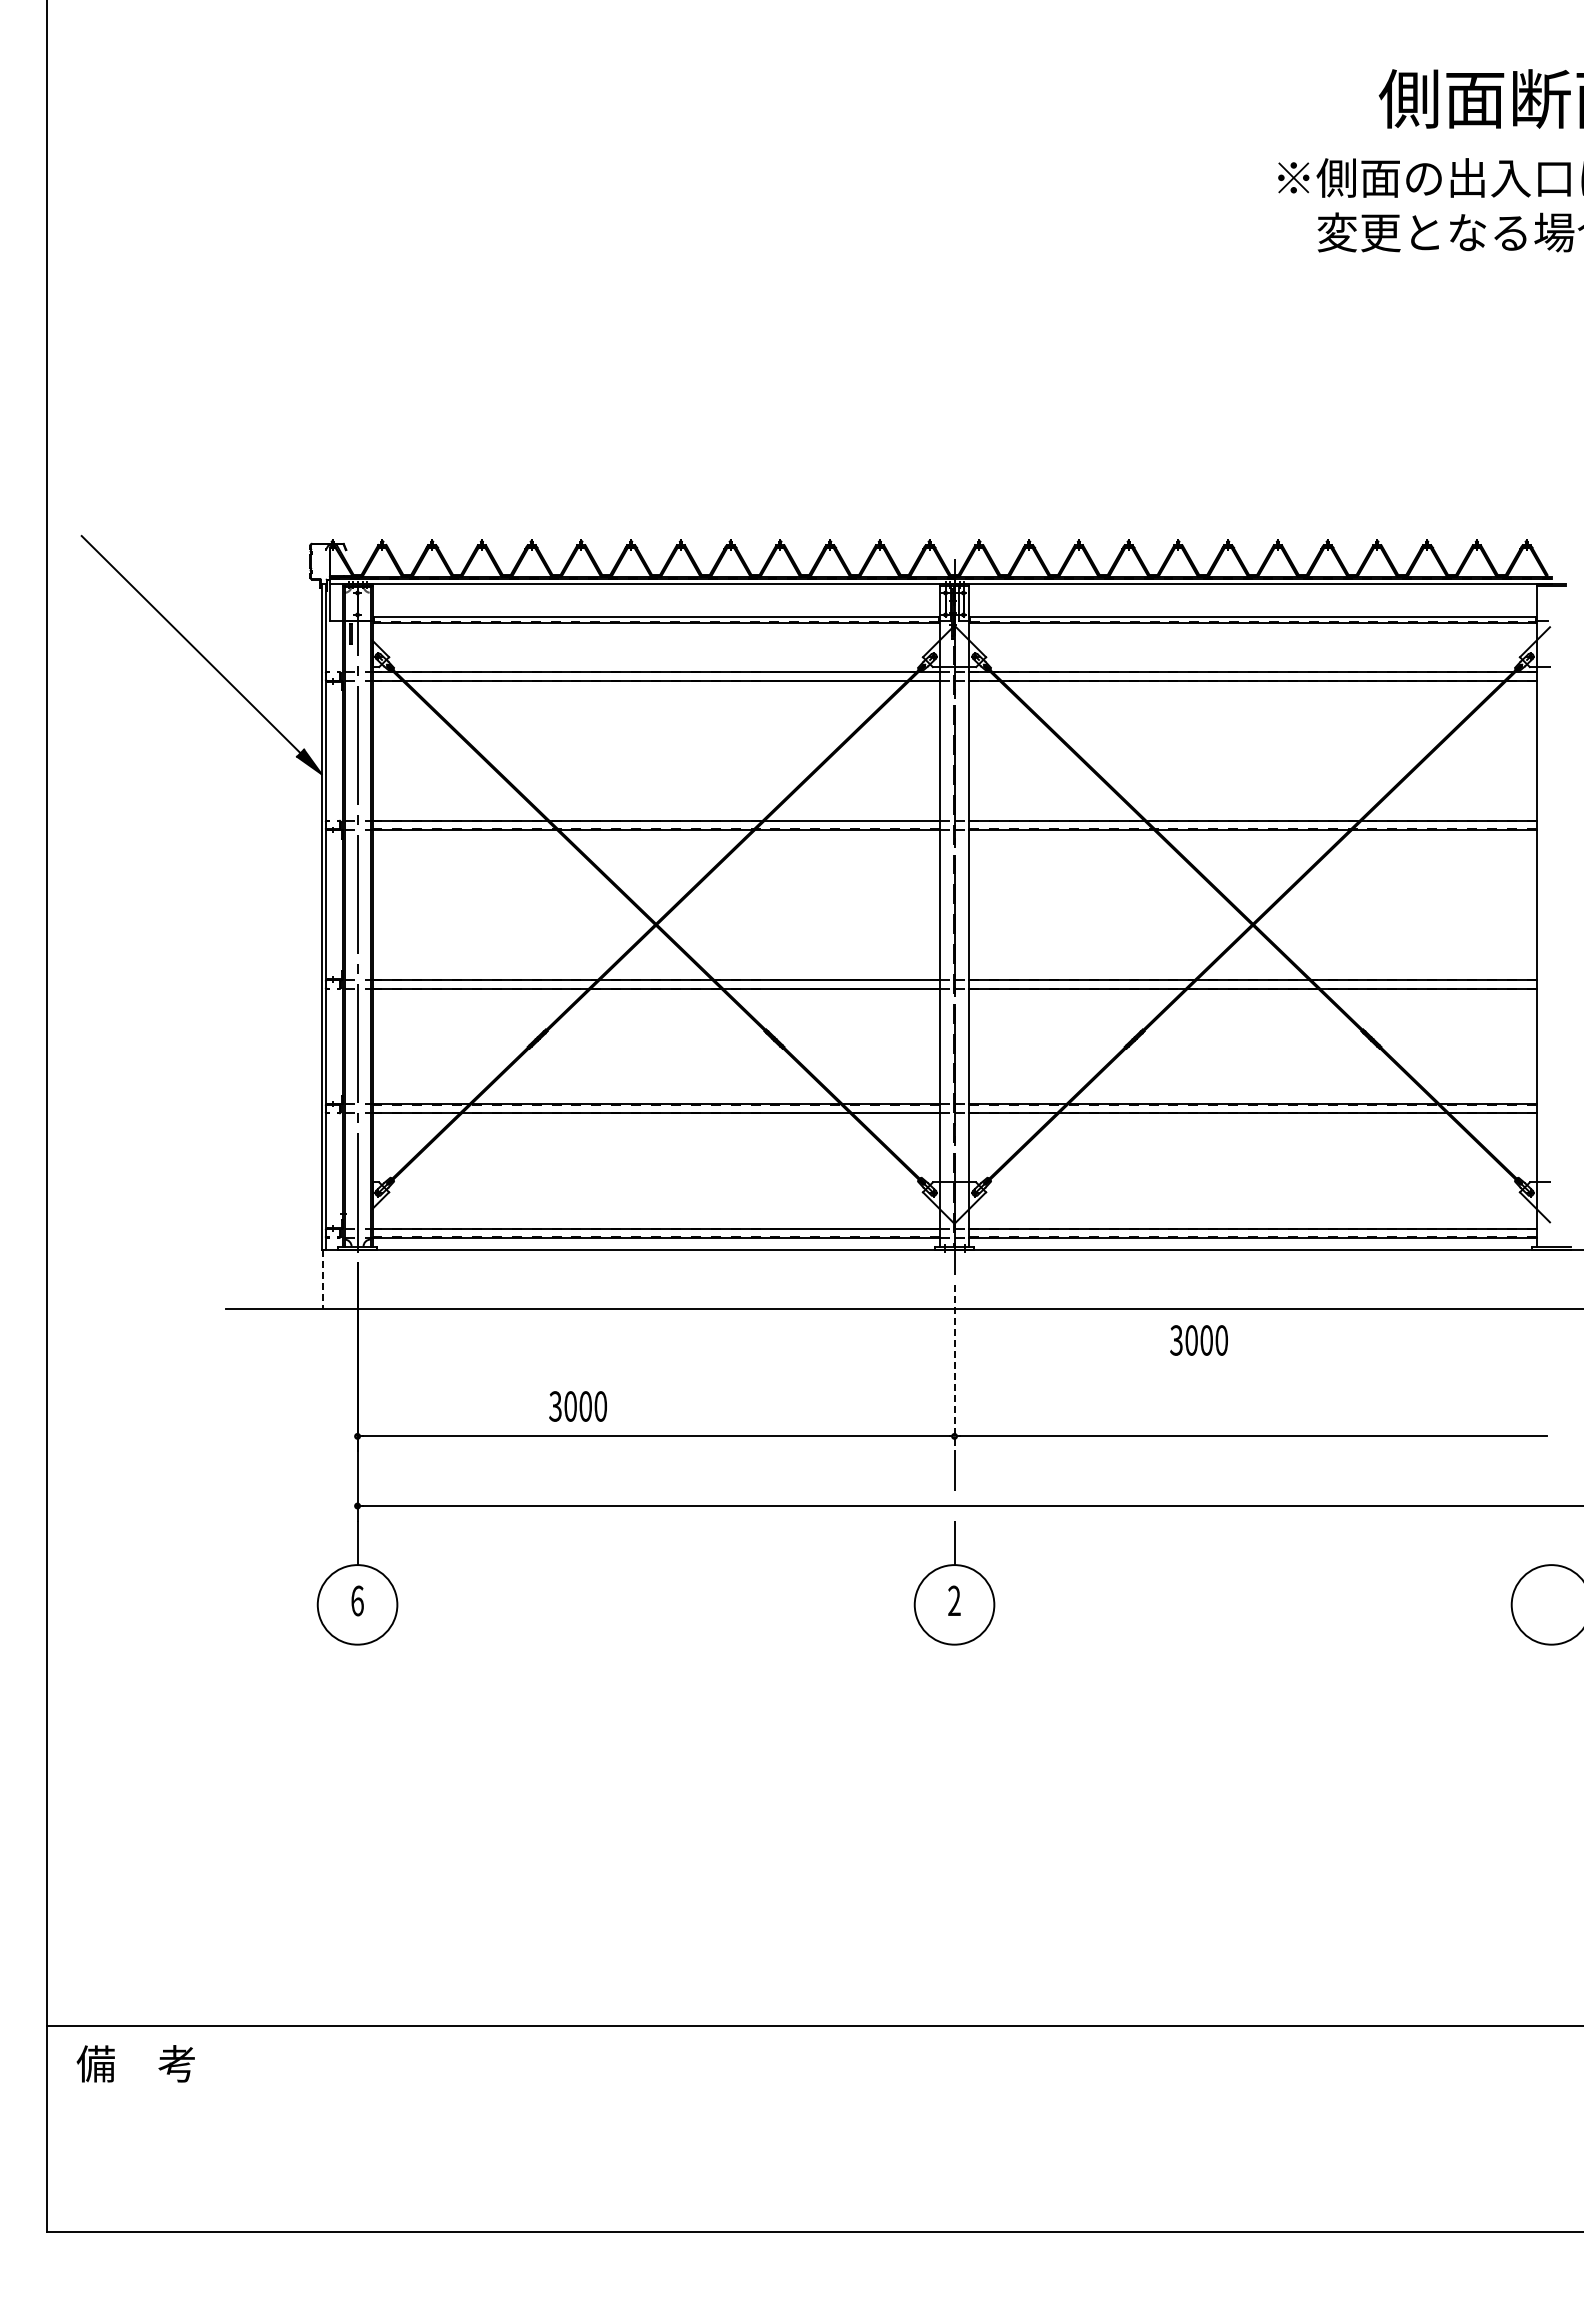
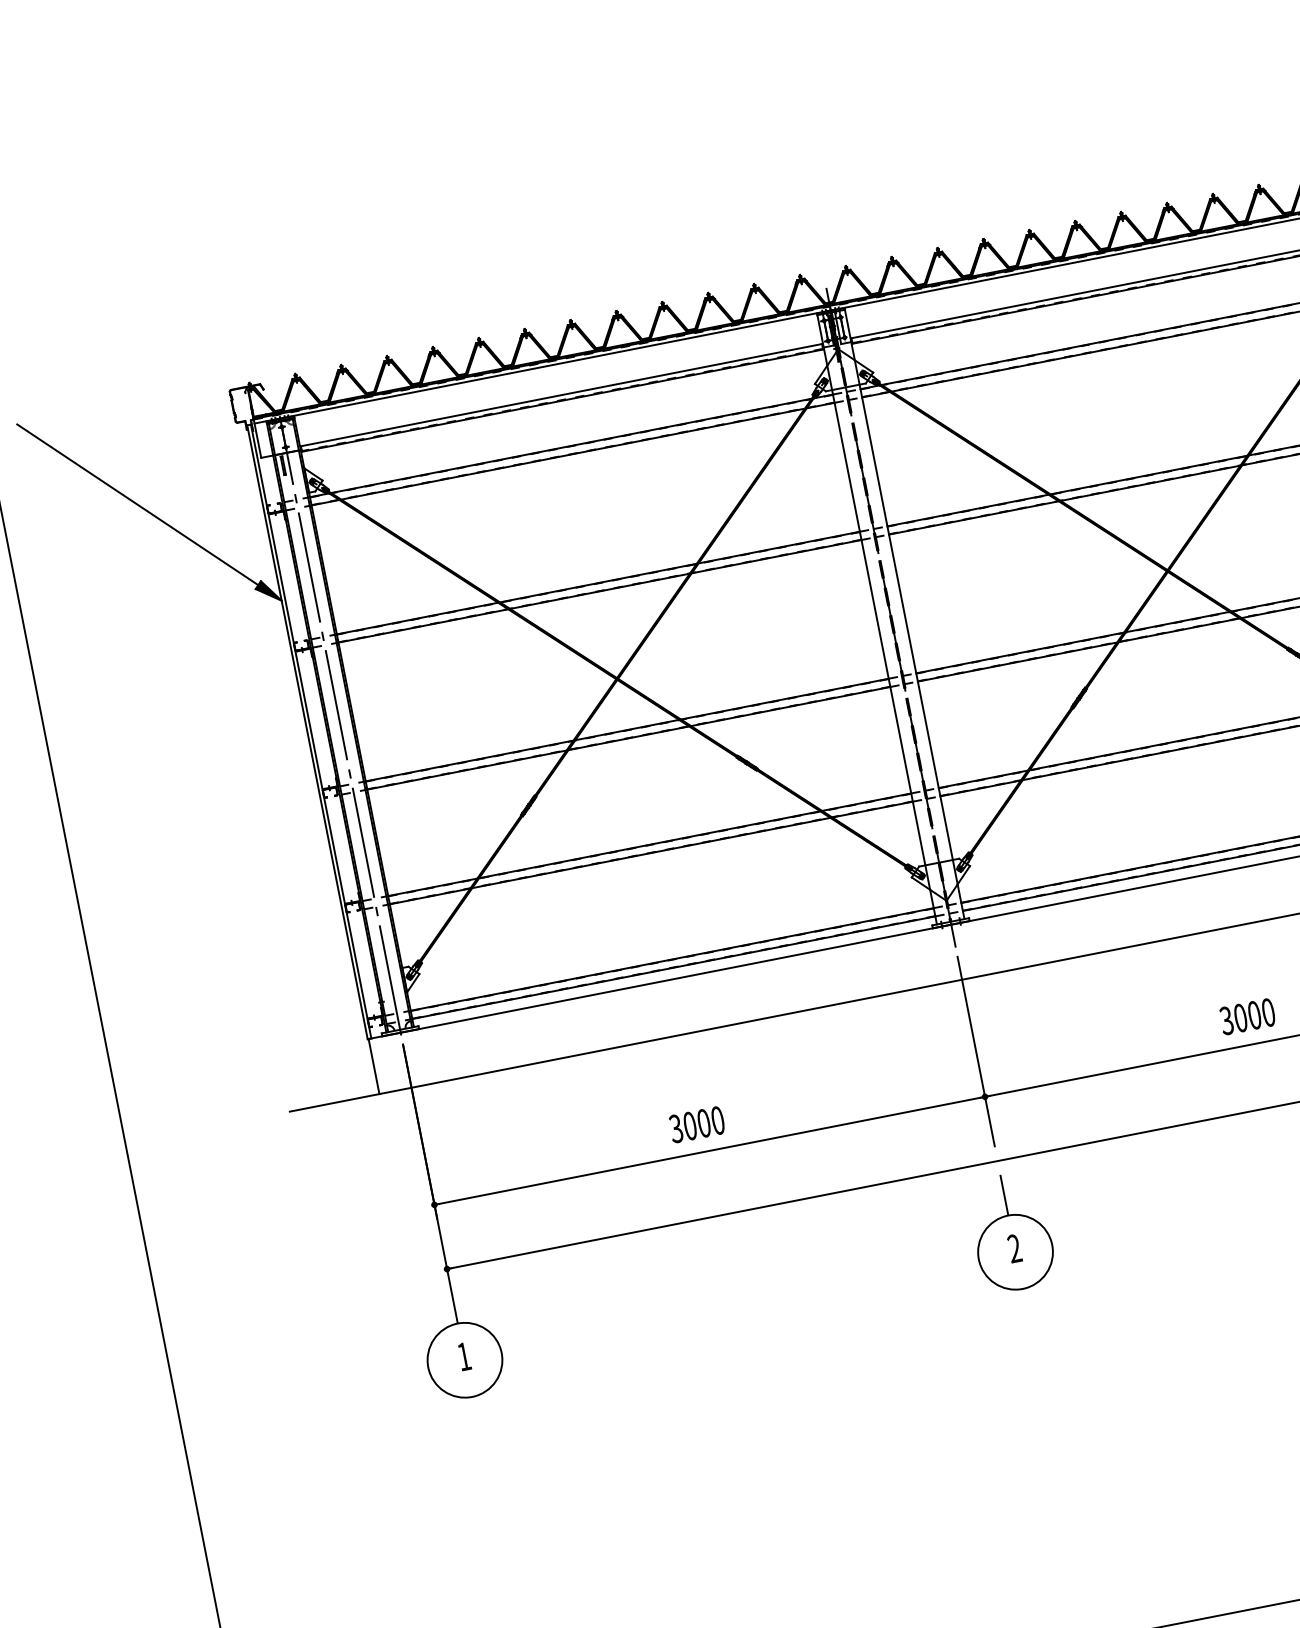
line: (322, 1279) -> (373, 1066), dashed -> solid
text: (1198, 1340) -> (1247, 1016), moved
line: (954, 1368) -> (972, 1034), dashed -> solid
text: (577, 1406) -> (696, 1124), moved
text: (357, 1600) -> (464, 1356), 6 -> 1

